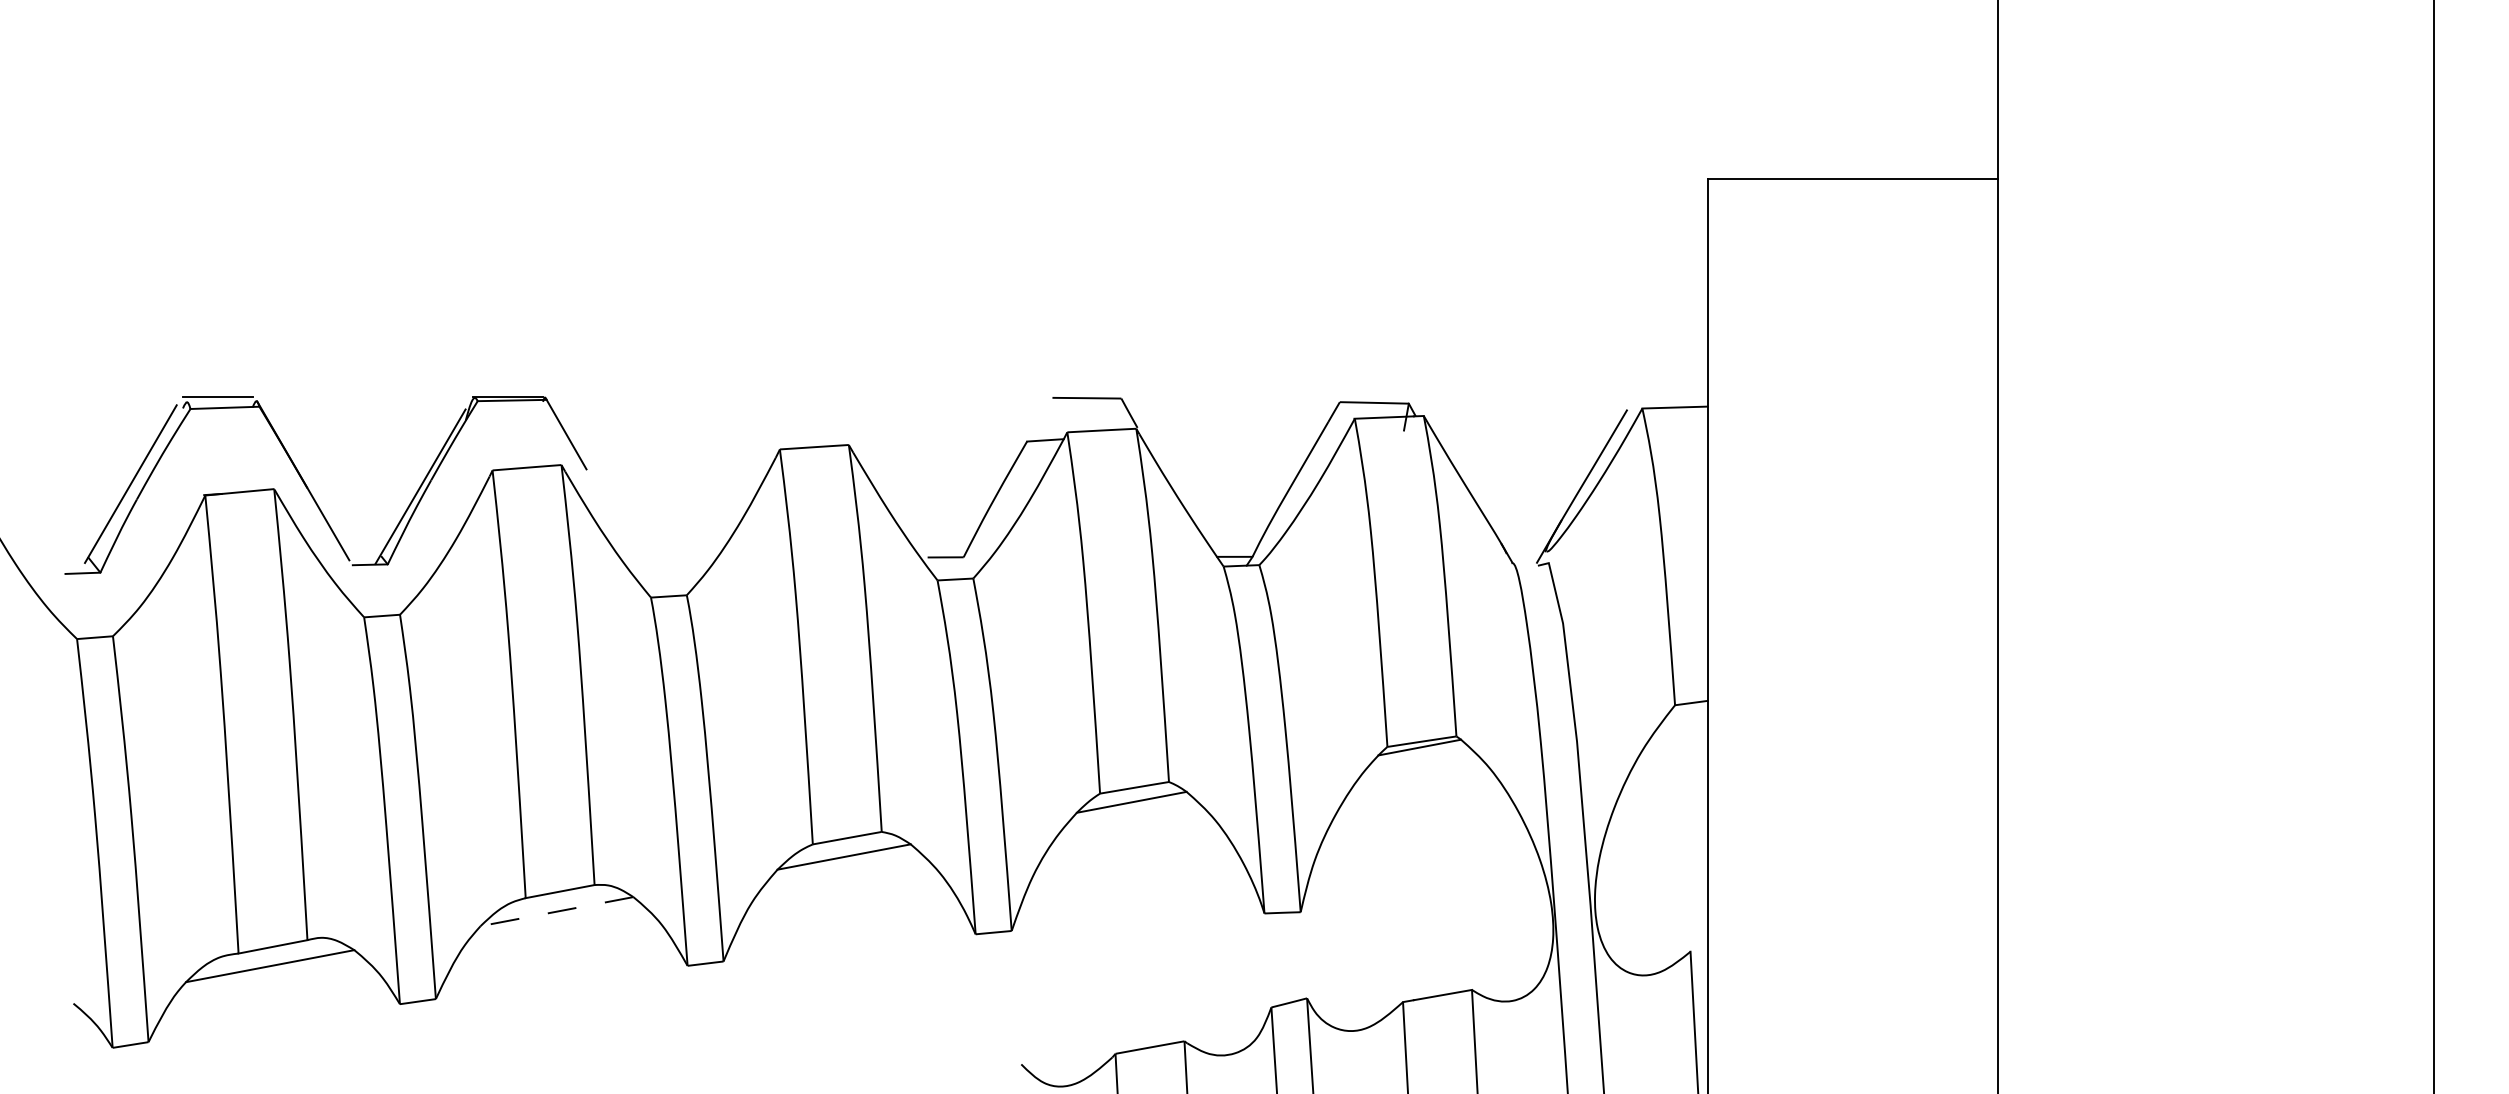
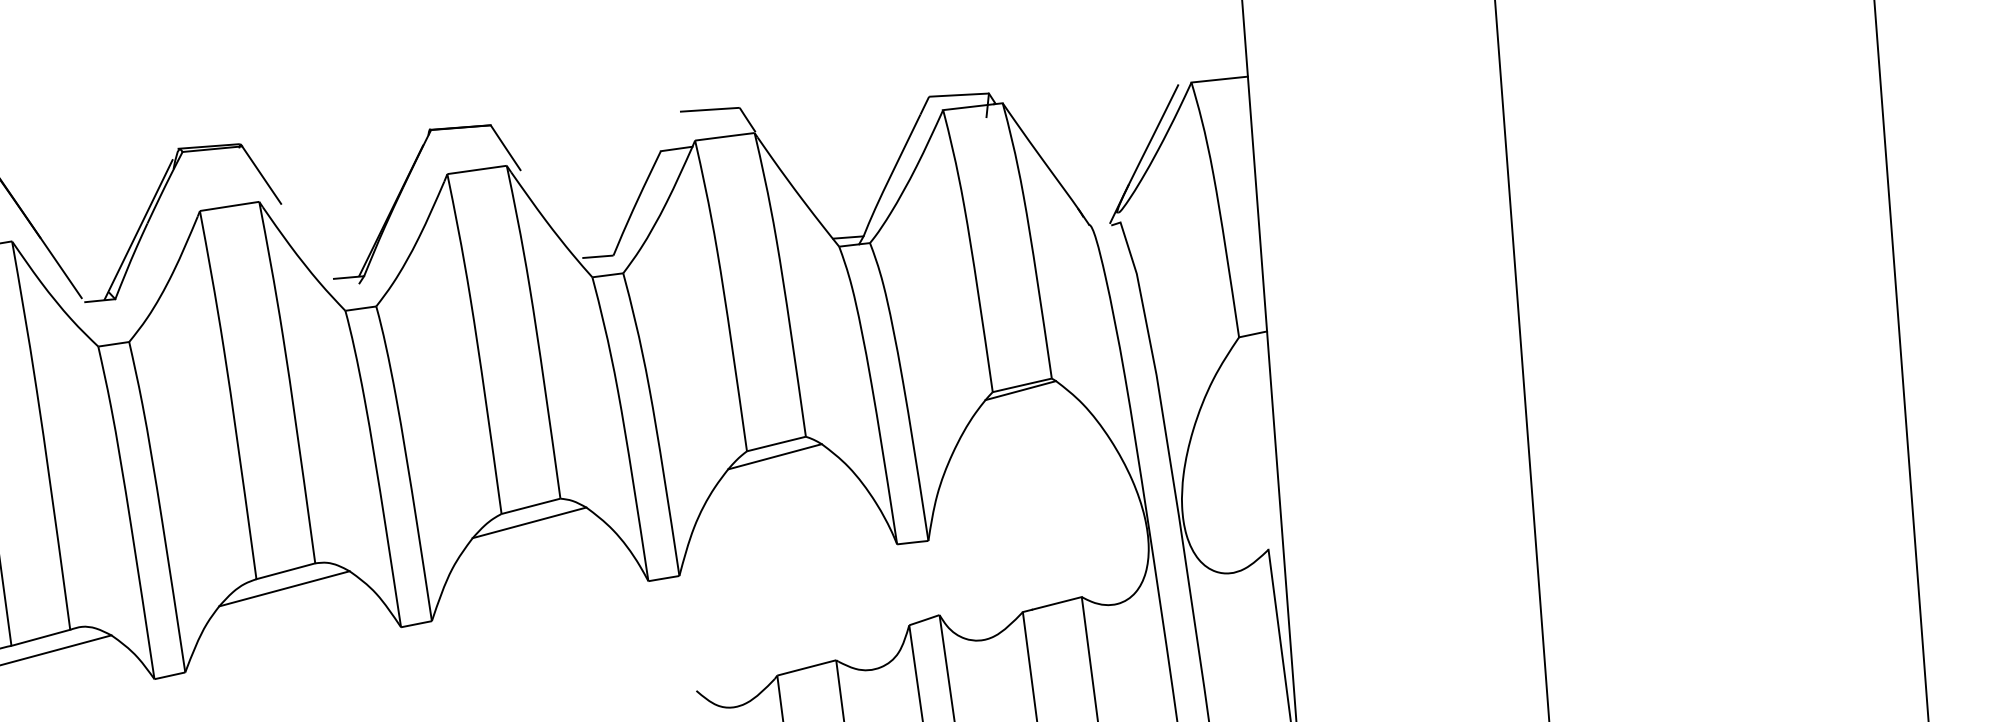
part: (727, 464) -> (402, 190), added
line: (556, 911) -> (284, 588), dashed -> solid

